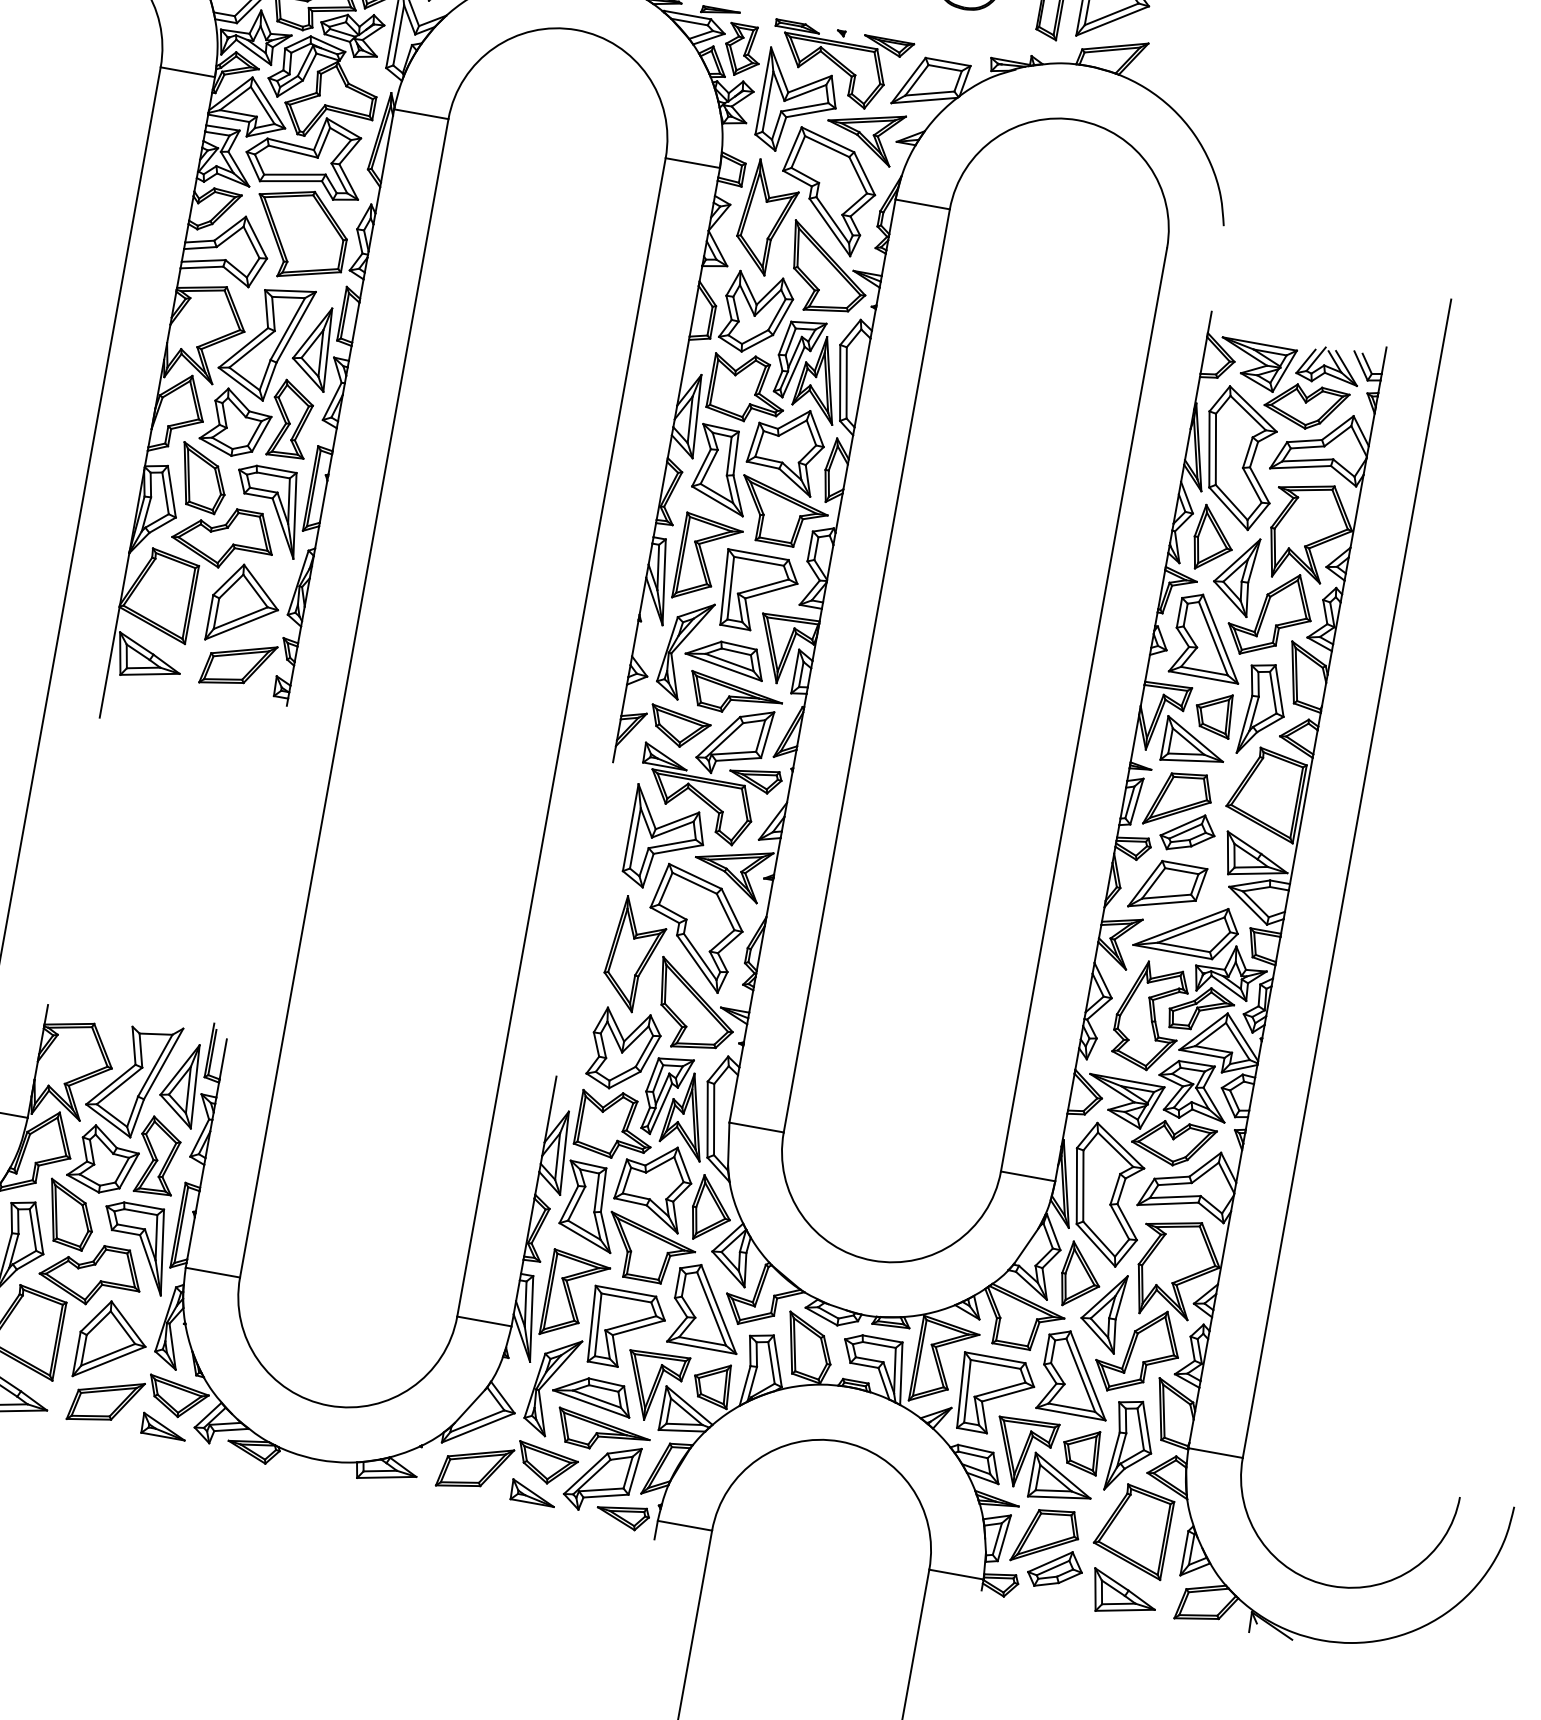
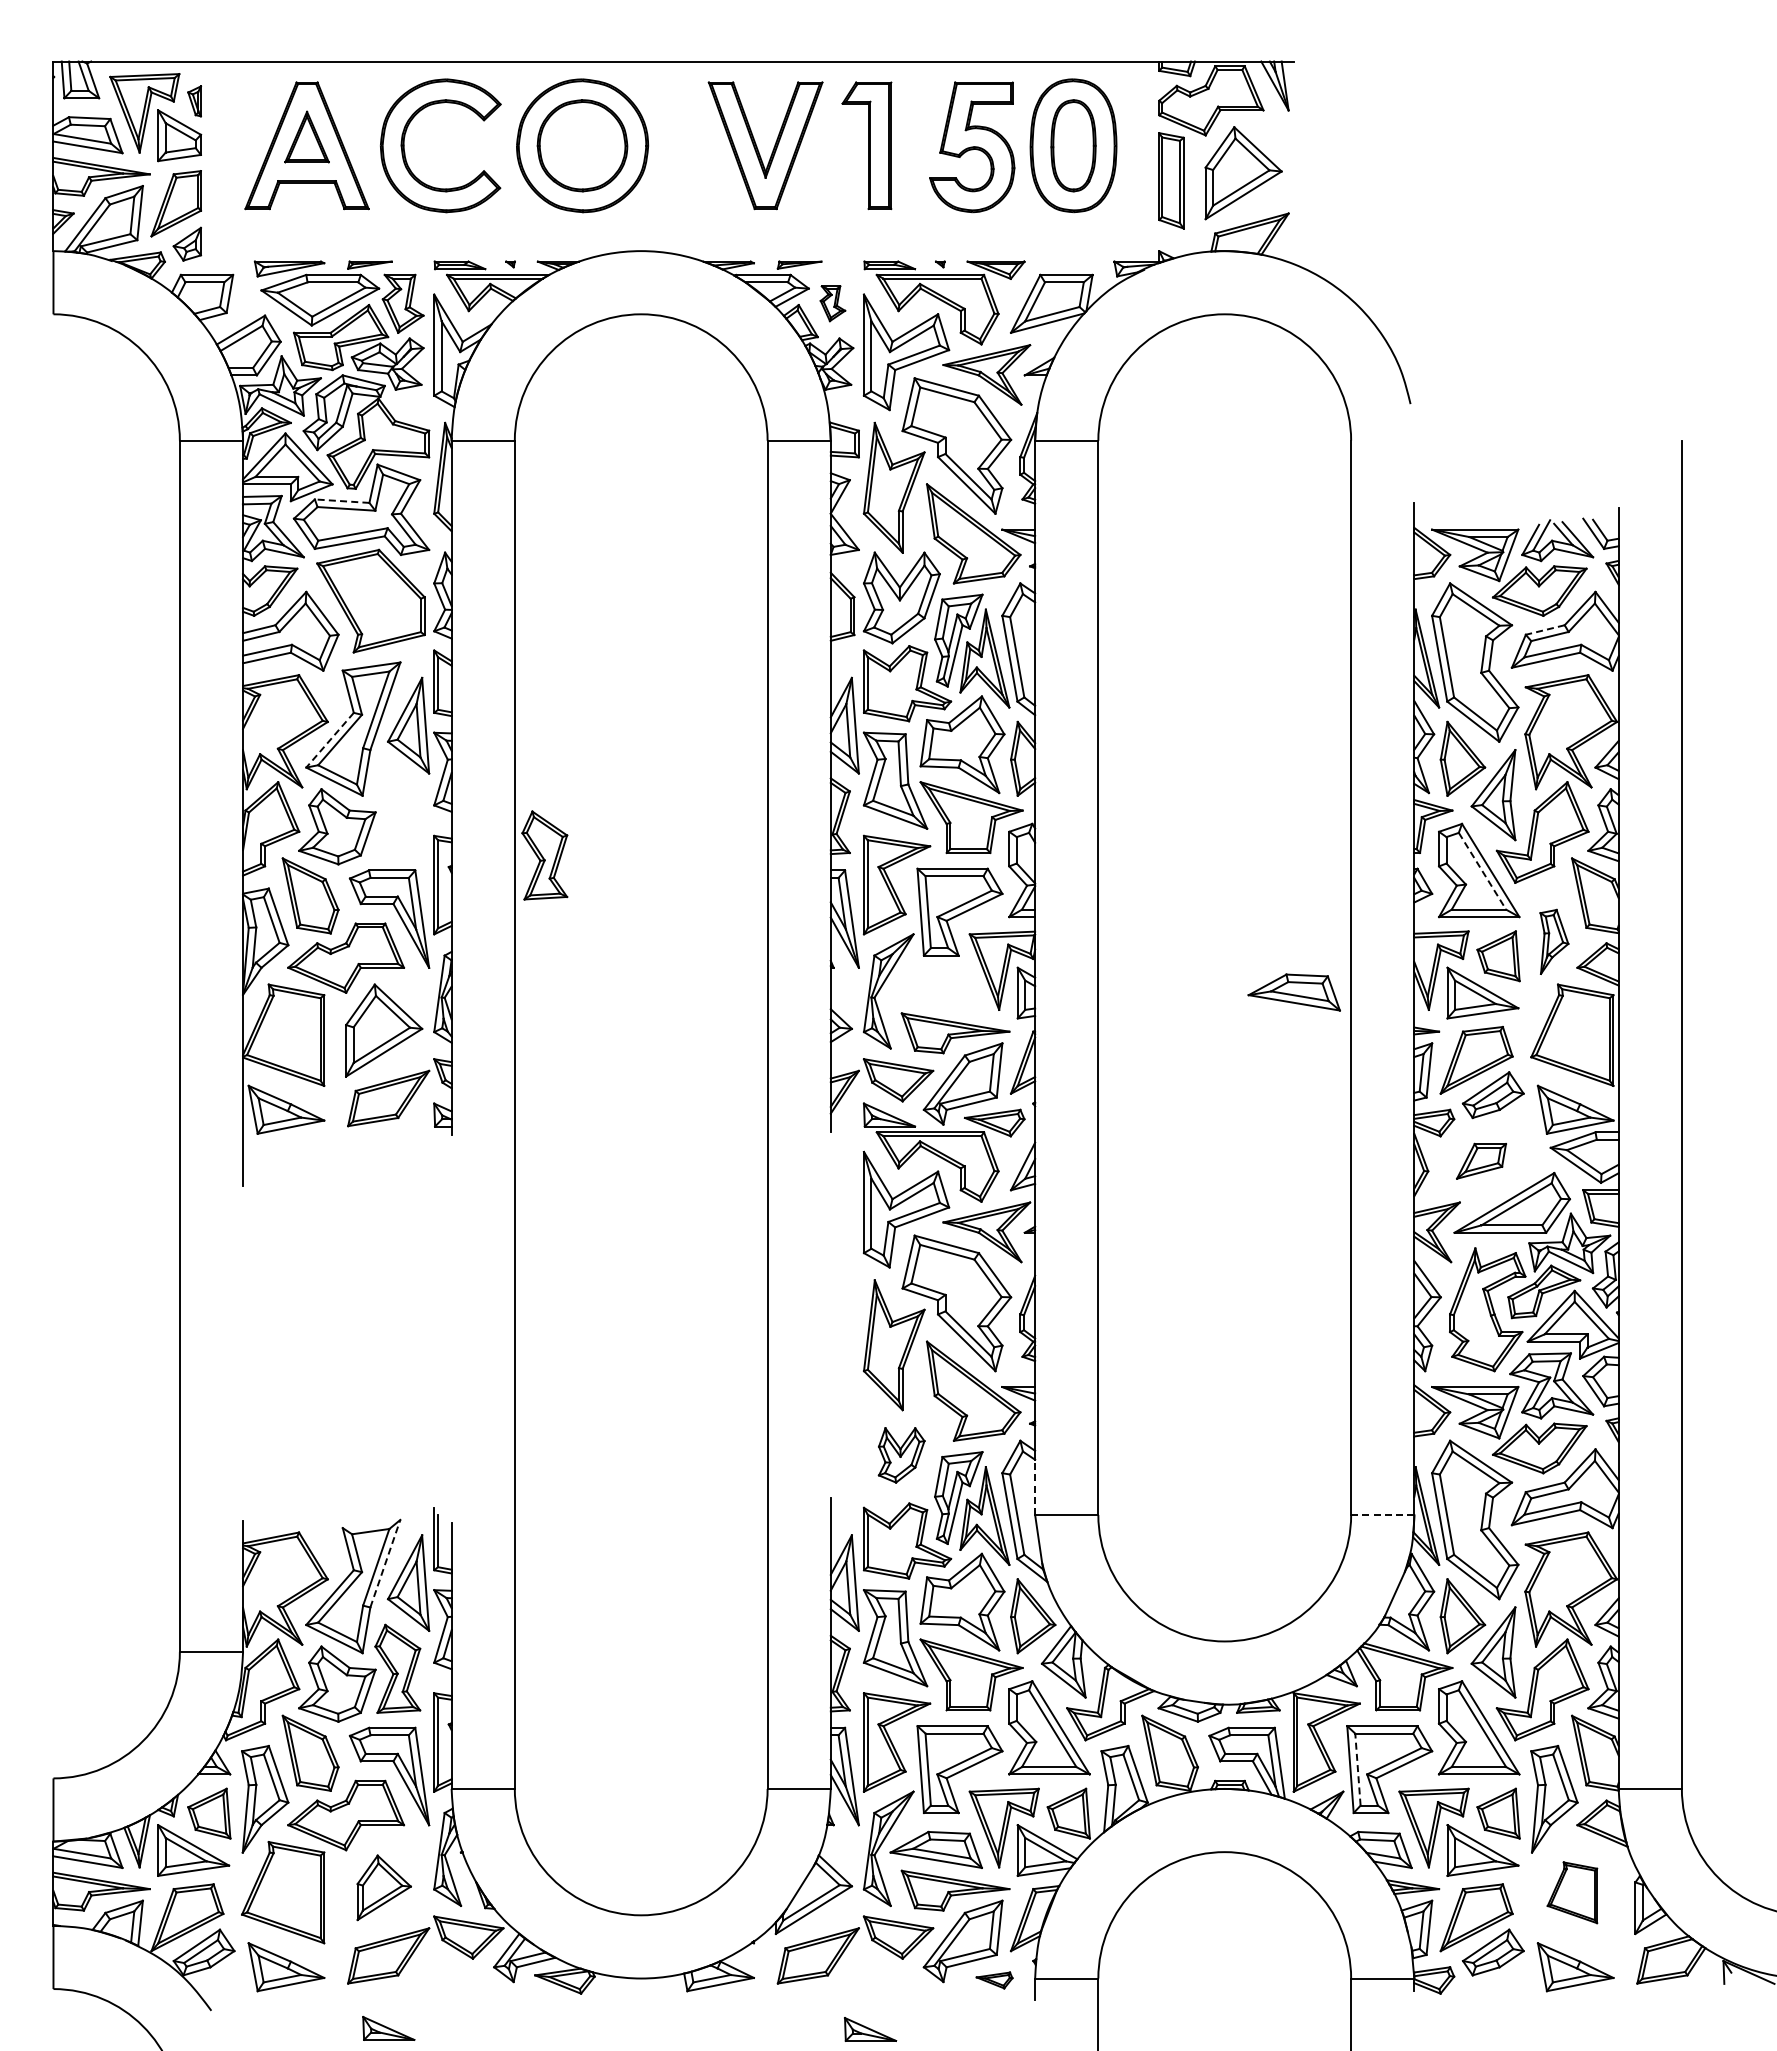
part: (742, 50) -> (832, 303), size x0.6
line: (290, 144) -> (341, 501), solid -> dashed
line: (242, 348) -> (329, 740), solid -> dashed
part: (290, 419) -> (544, 855), moved
line: (1303, 441) -> (1544, 630), solid -> dashed
line: (1213, 638) -> (1482, 871), solid -> dashed
part: (724, 658) -> (1293, 992), moved
part: (1264, 710) -> (1554, 941), size x0.6
part: (1167, 887) -> (1481, 1161), size x0.6
part: (623, 1050) -> (901, 1455), size x0.6
line: (163, 1063) -> (385, 1563), solid -> dashed
line: (734, 1099) -> (1035, 1487), solid -> dashed
line: (1027, 1176) -> (1382, 1515), solid -> dashed
part: (112, 1342) -> (384, 1887), size x0.7
line: (967, 1391) -> (1357, 1769), solid -> dashed
part: (164, 1426) -> (388, 2028), moved
part: (533, 1493) -> (870, 2029), moved
part: (622, 1516) -> (994, 1980), size x0.6
part: (1132, 1530) -> (1572, 1892), size x0.6

